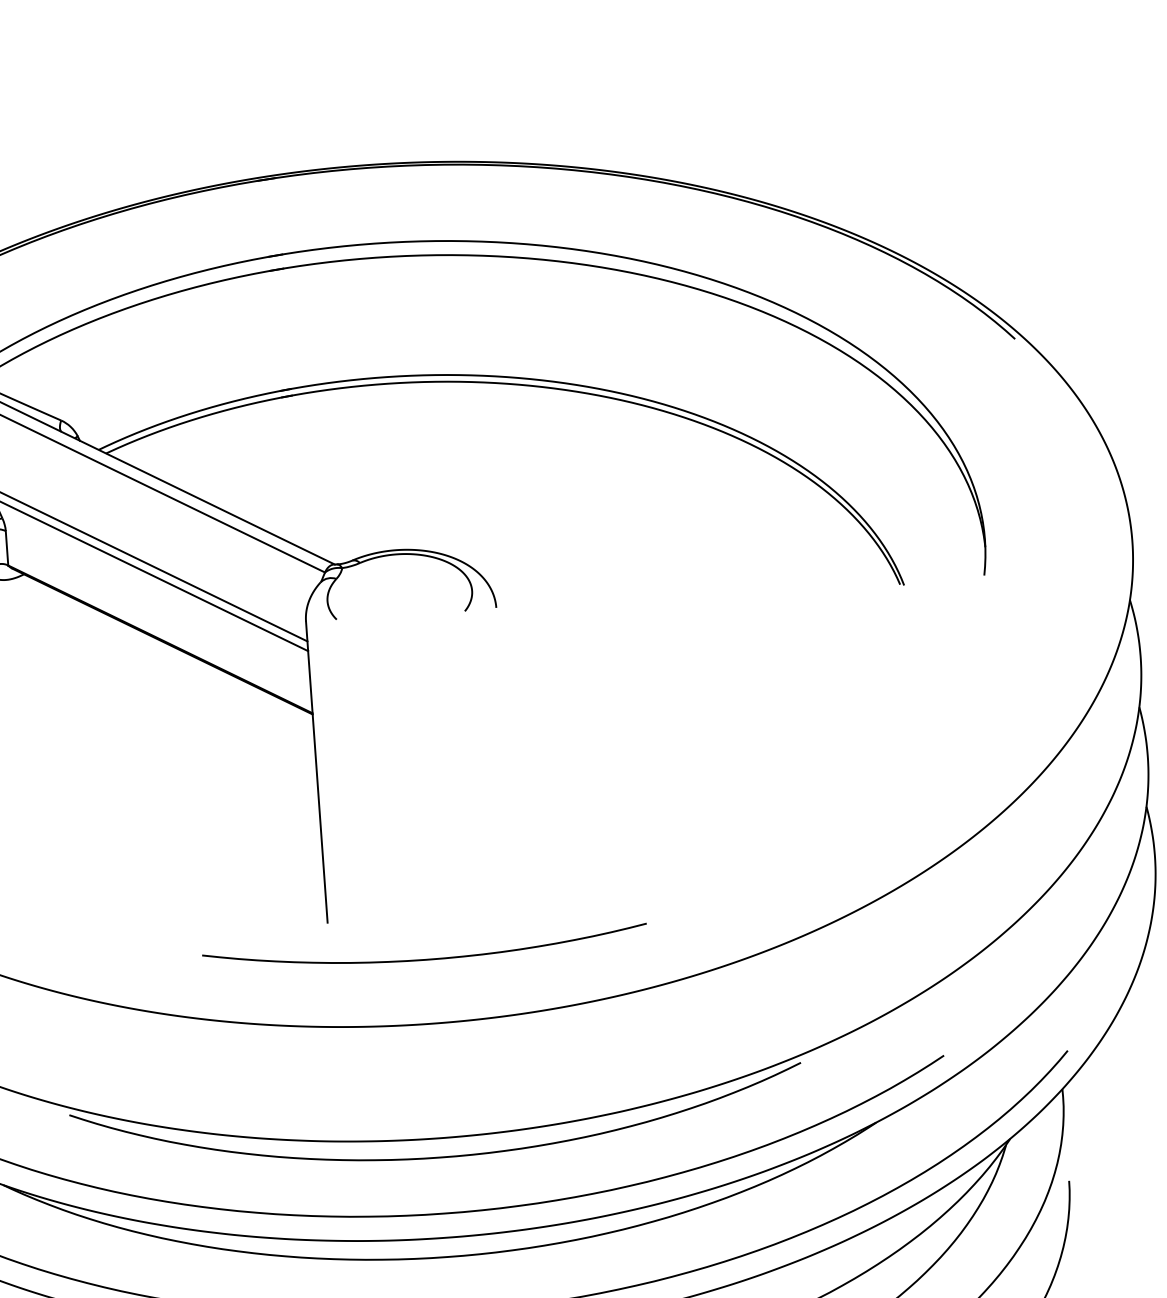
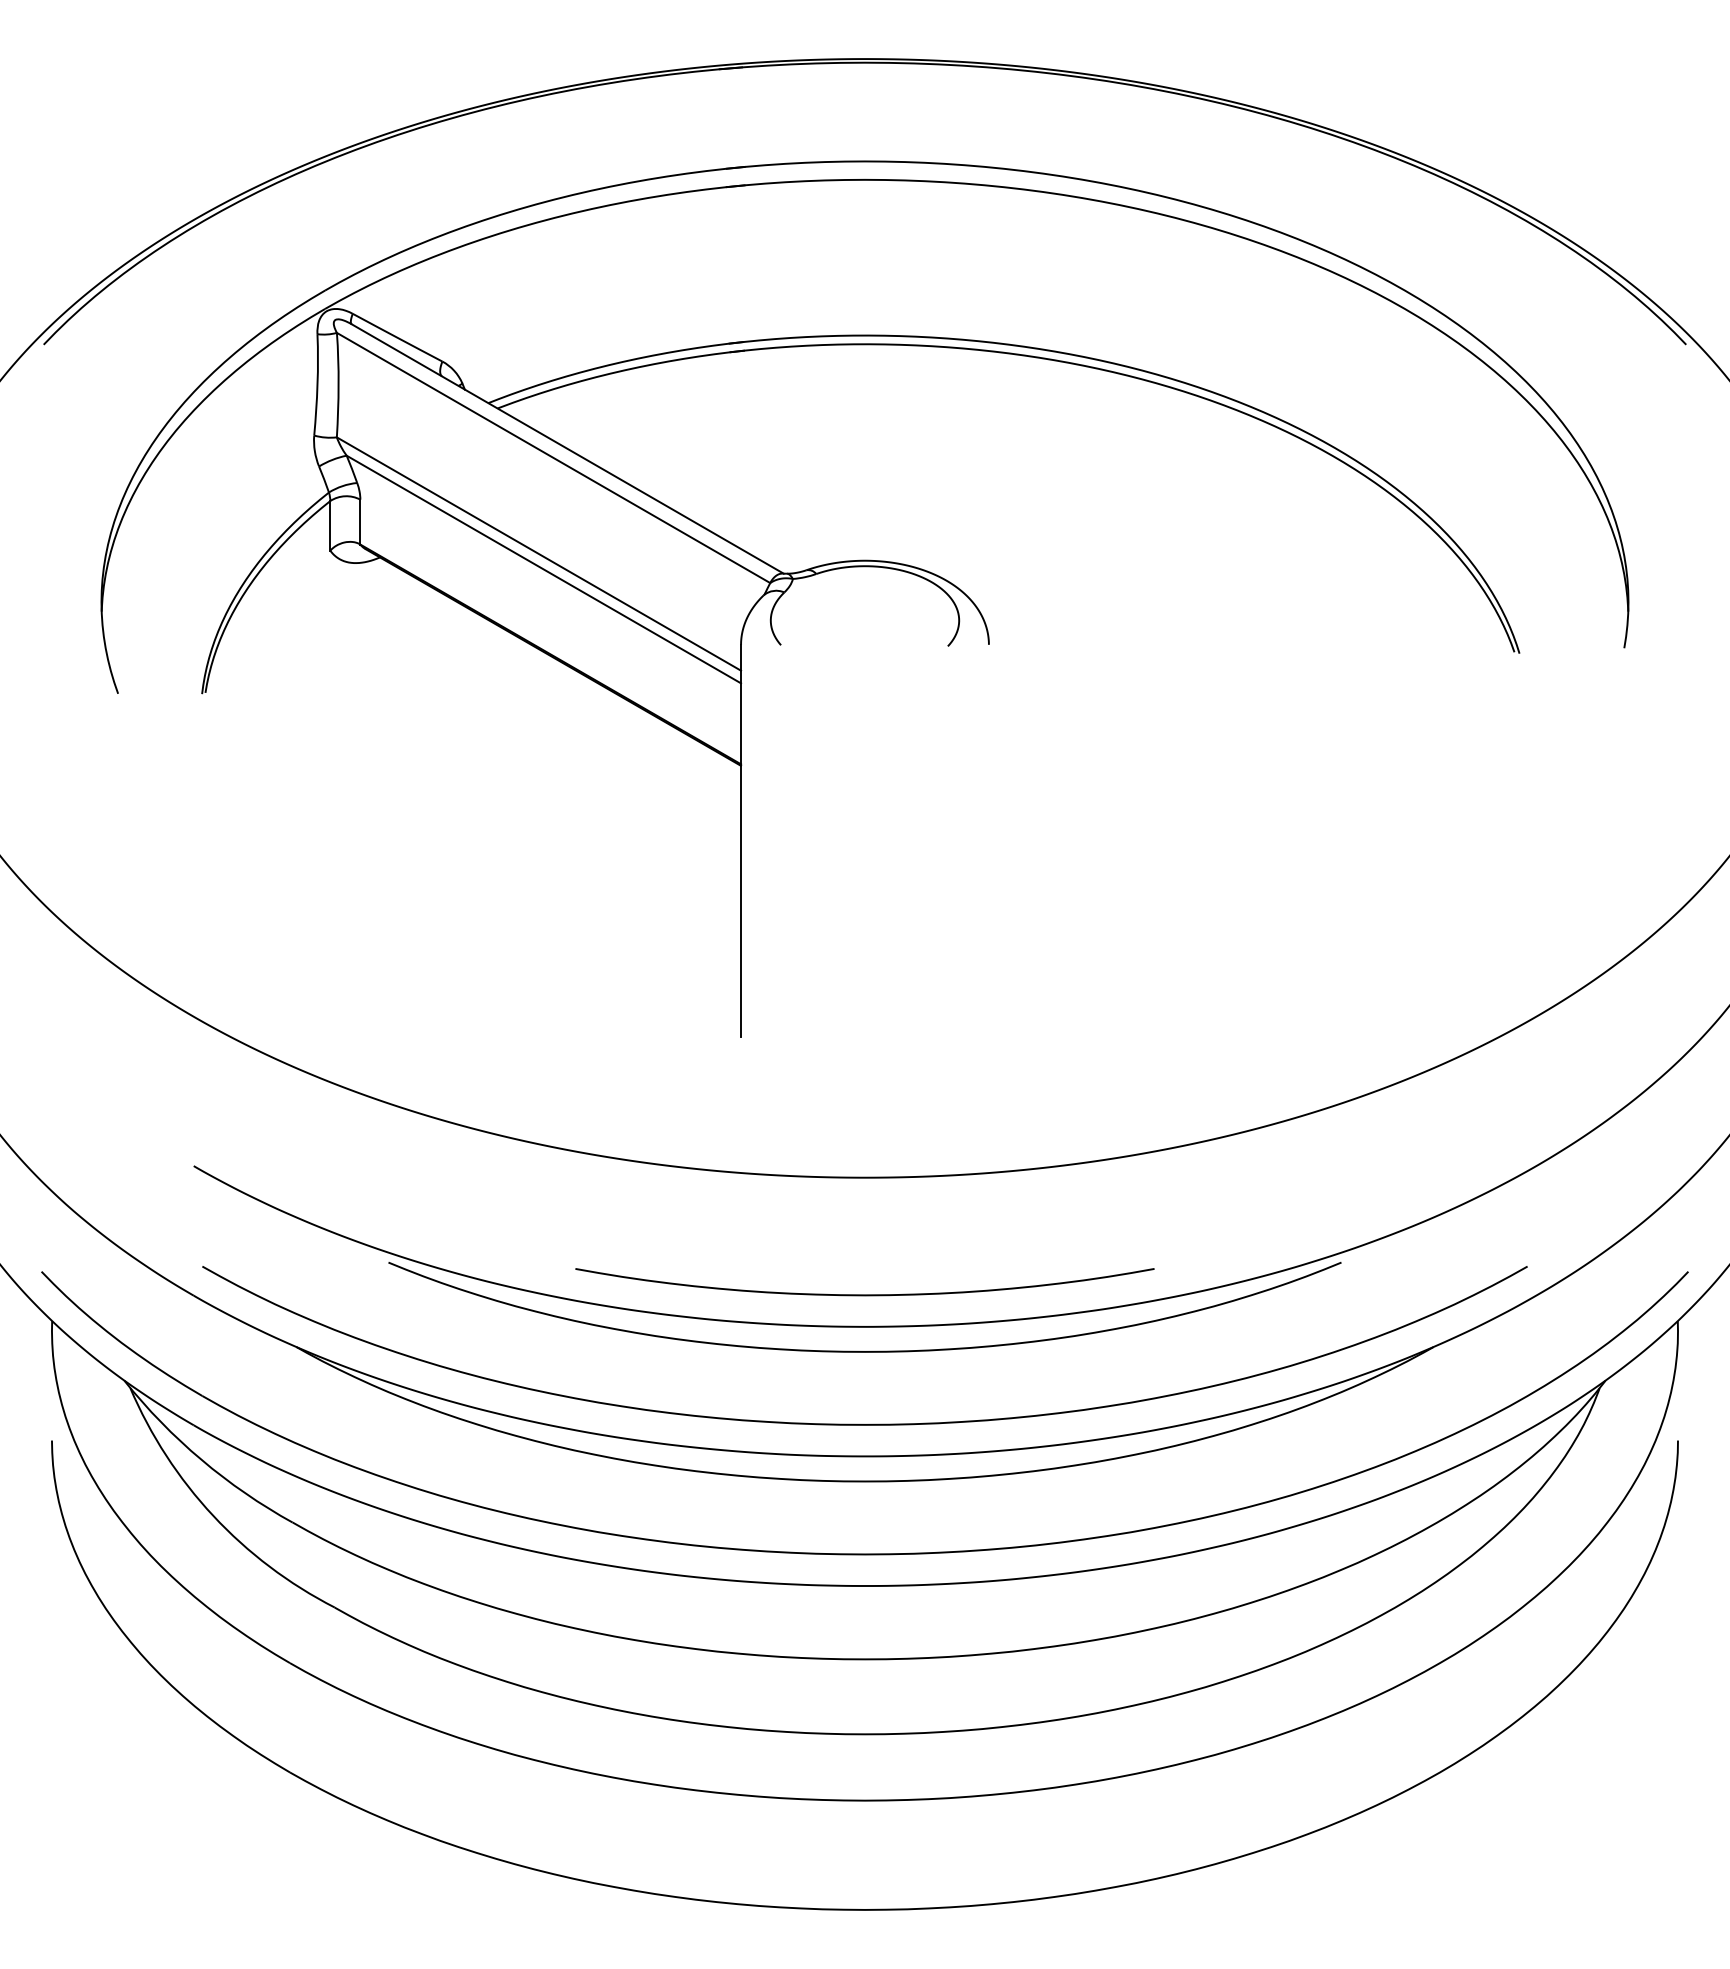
curve: (425, 959) -> (864, 1294), moved

